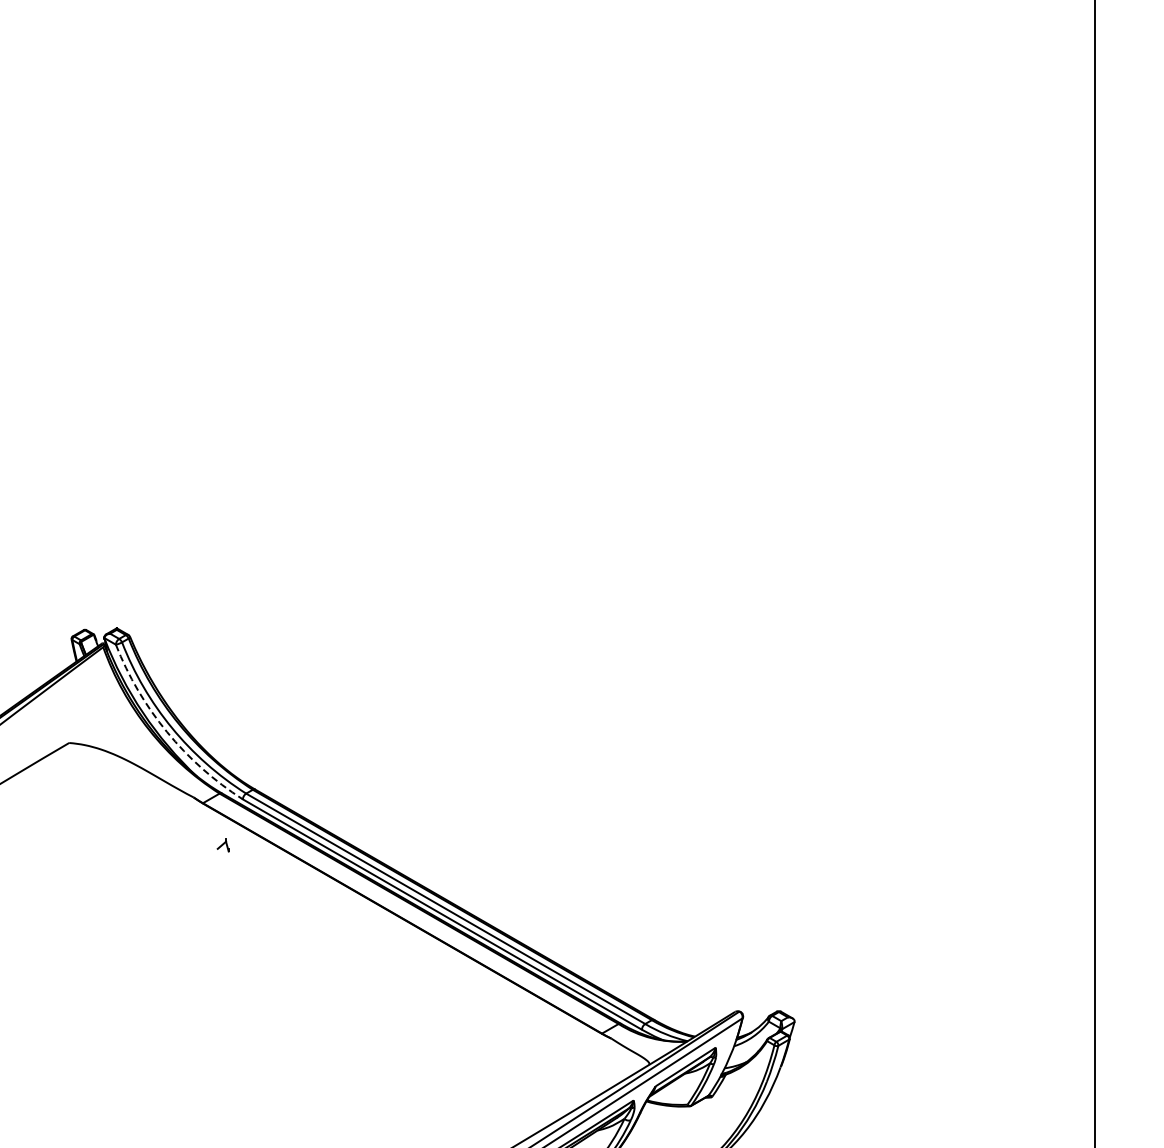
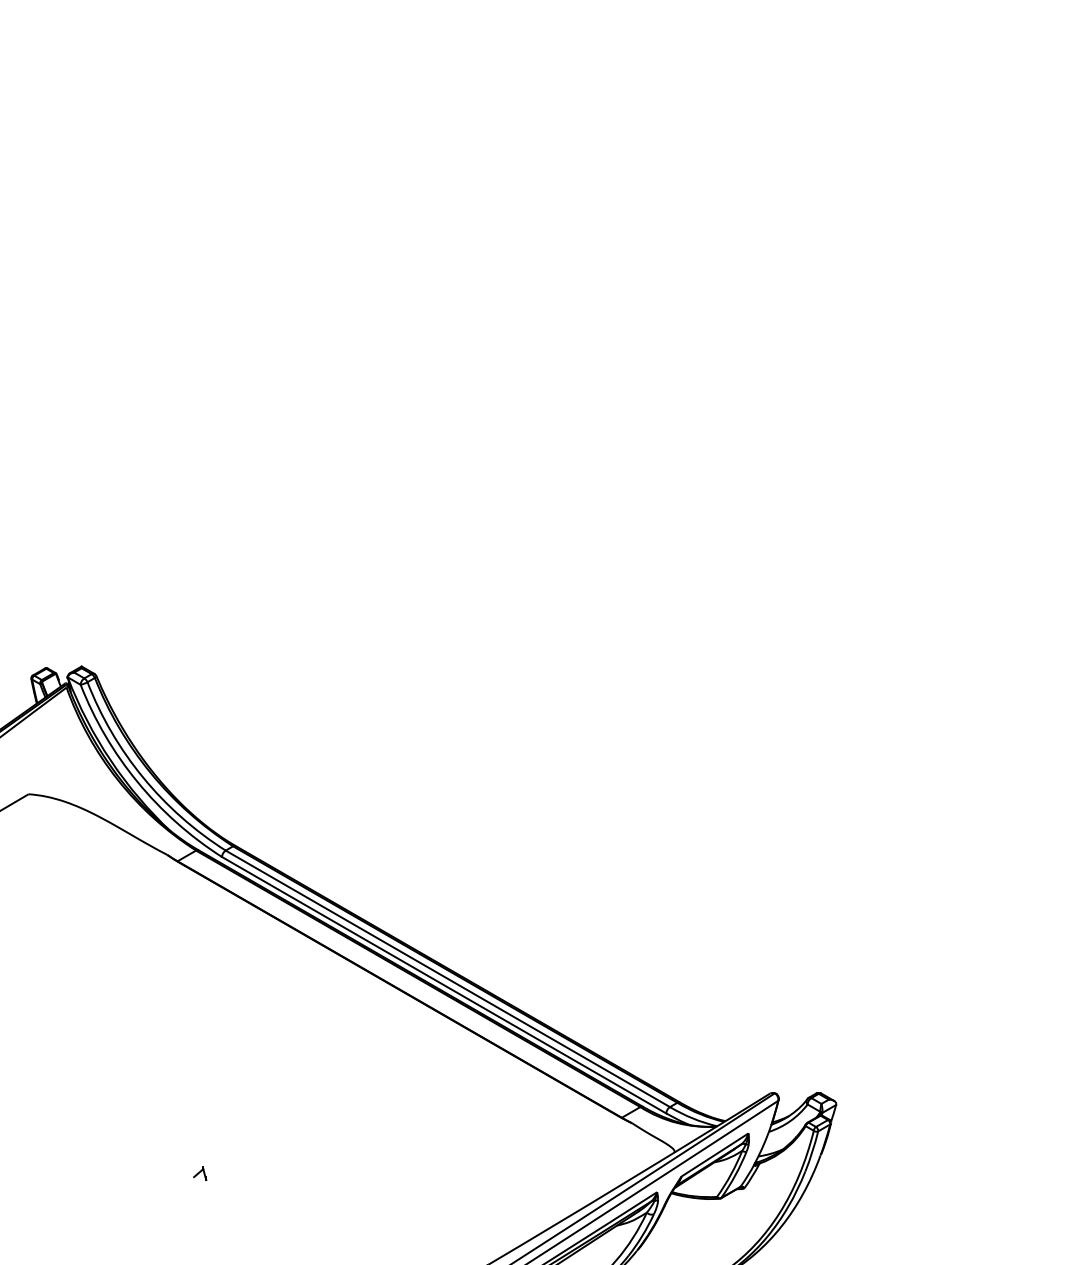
arc: (167, 732) -> (138, 782), dashed -> solid
part: (222, 845) -> (199, 1173), moved

